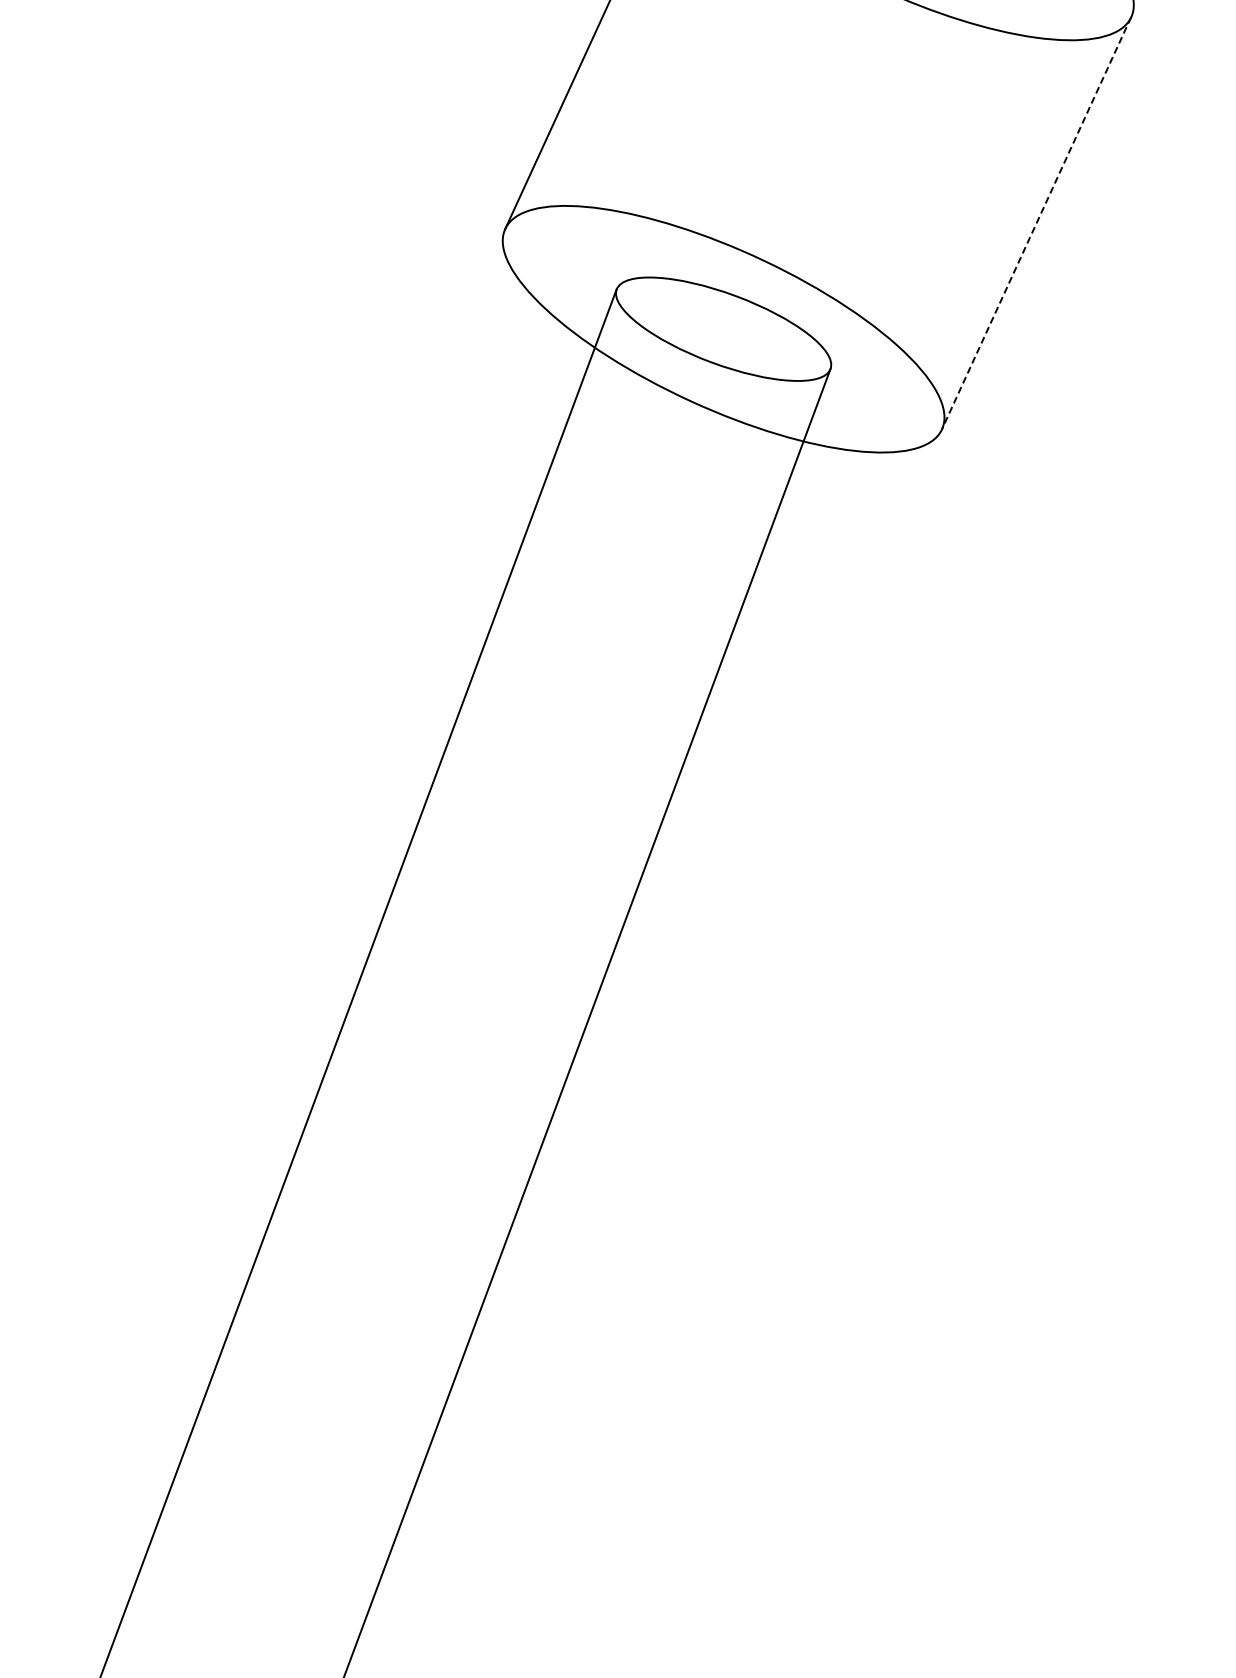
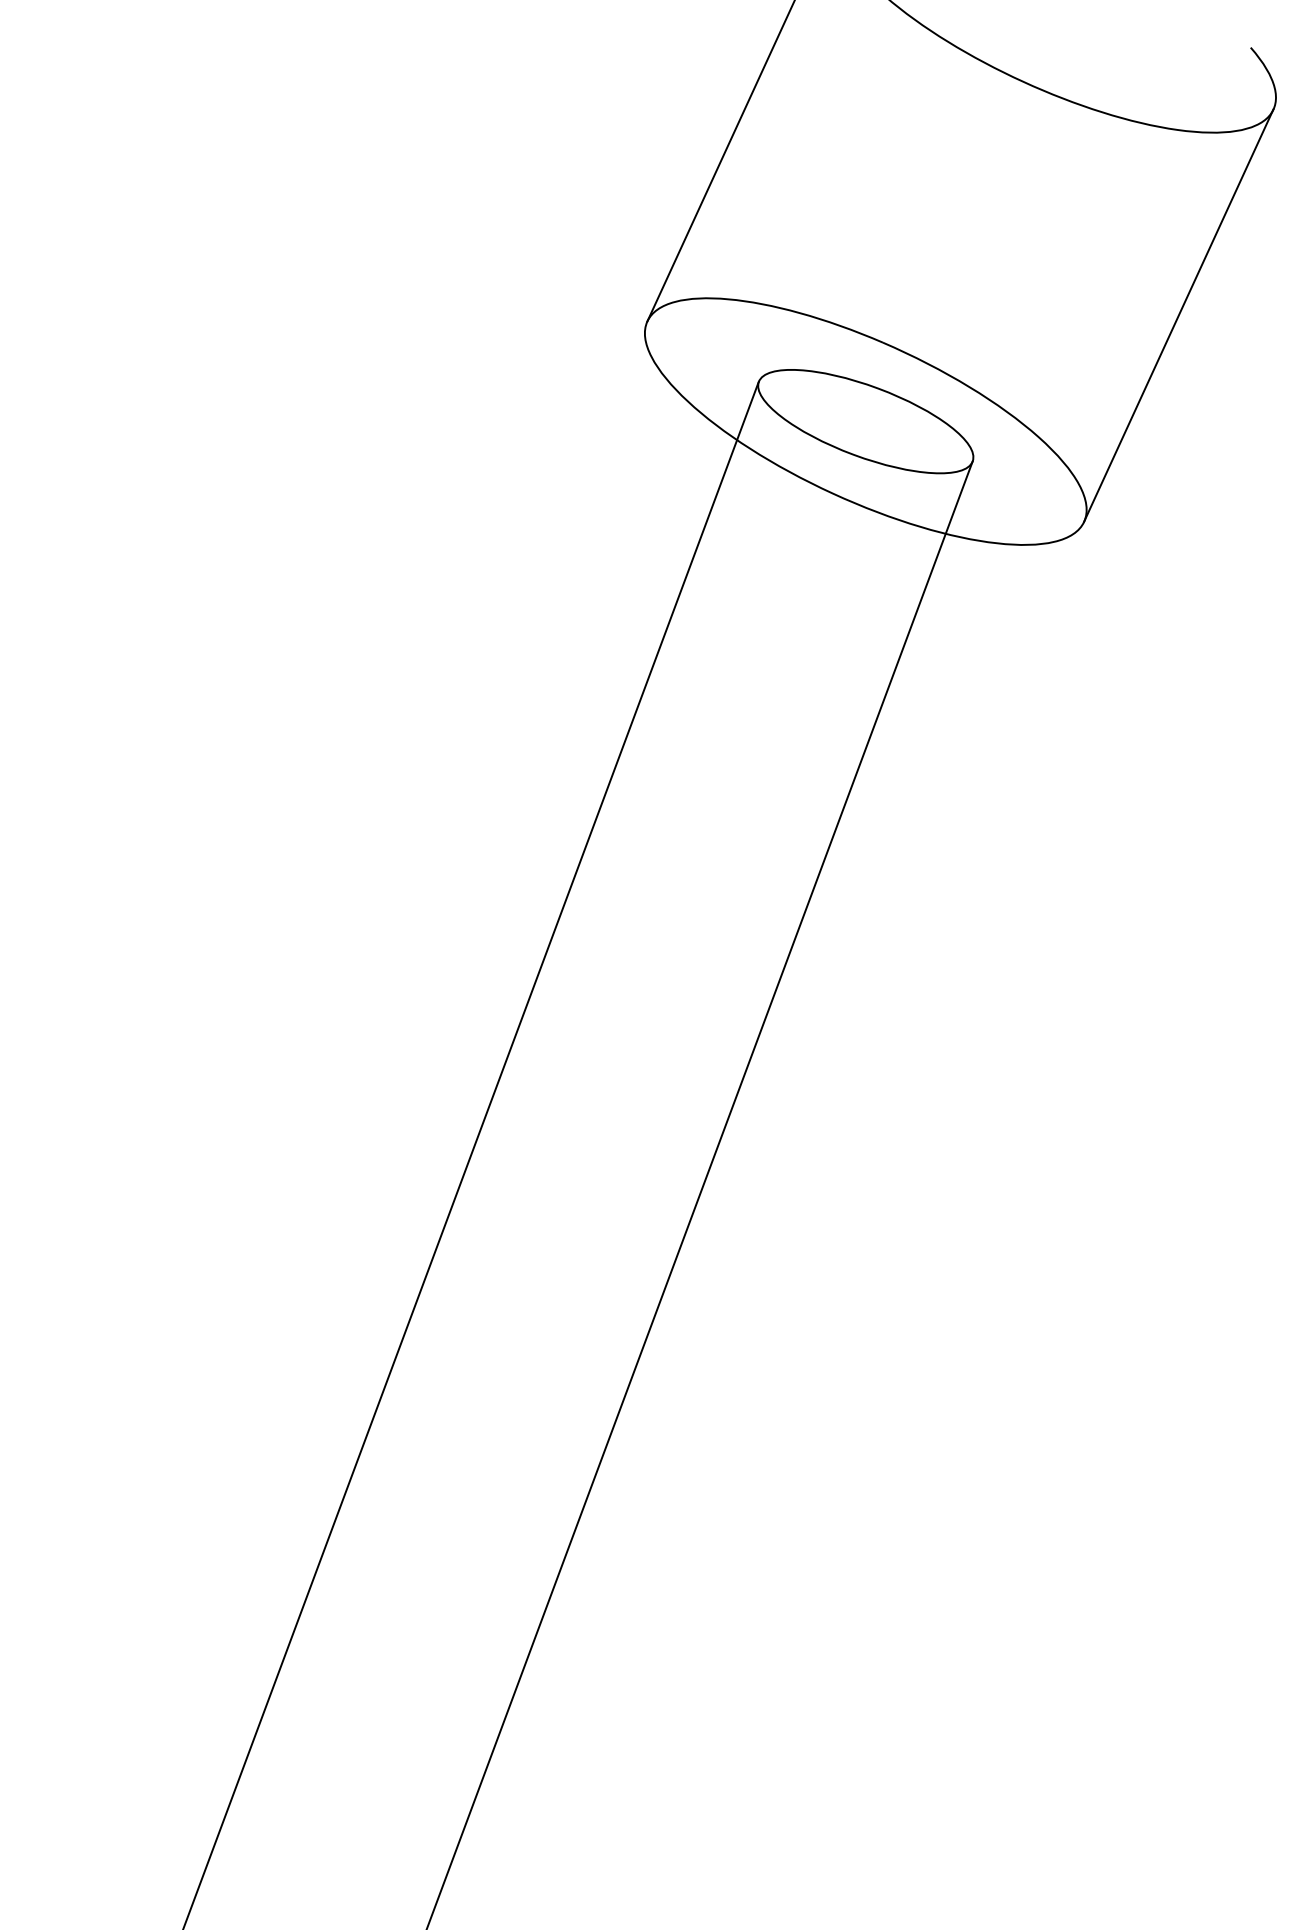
line: (1036, 223) -> (1178, 315), dashed -> solid

